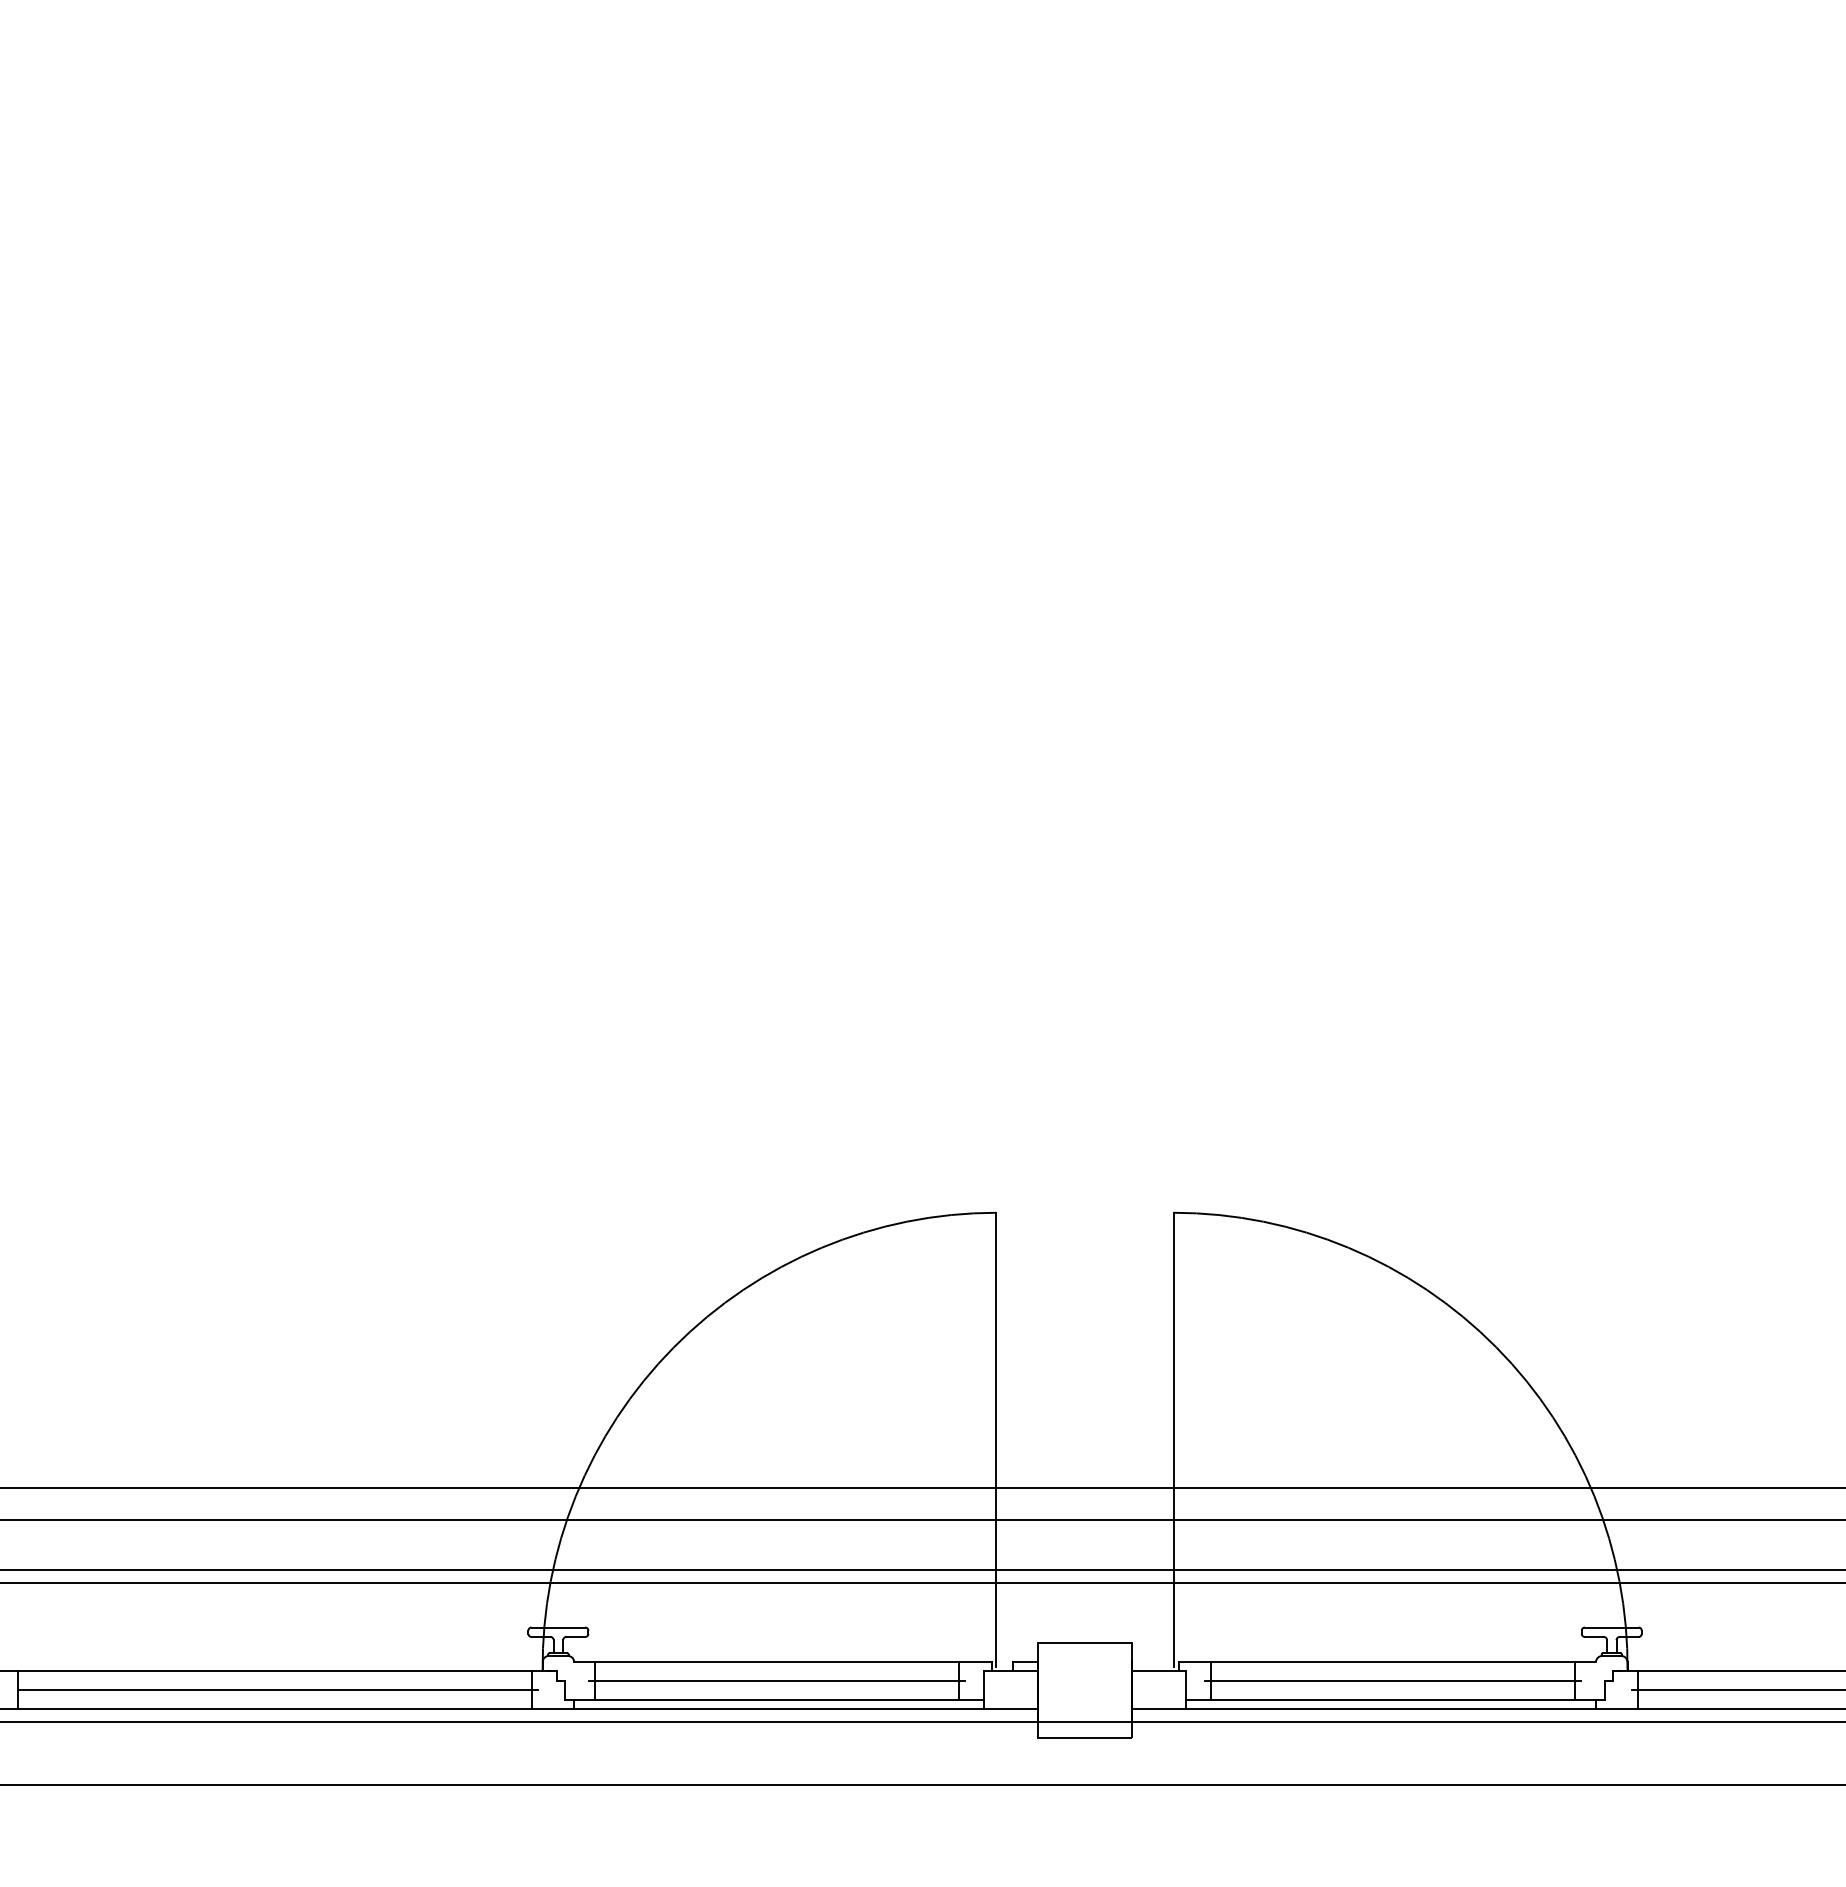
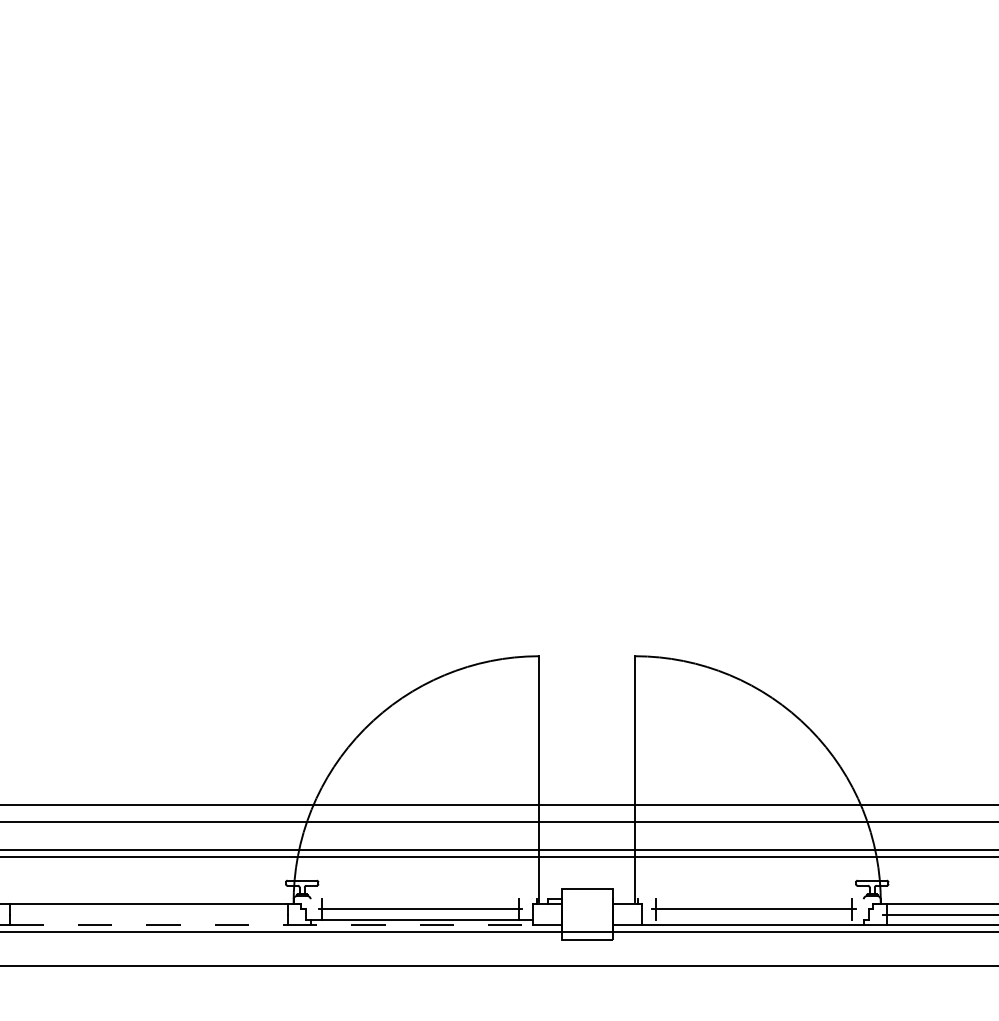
line: (782, 1662) -> (423, 899), removed
line: (1386, 1662) -> (750, 899), removed
line: (278, 1690) -> (150, 914), removed
line: (1390, 1699) -> (752, 919), removed
line: (501, 1708) -> (271, 924), solid -> dashed

